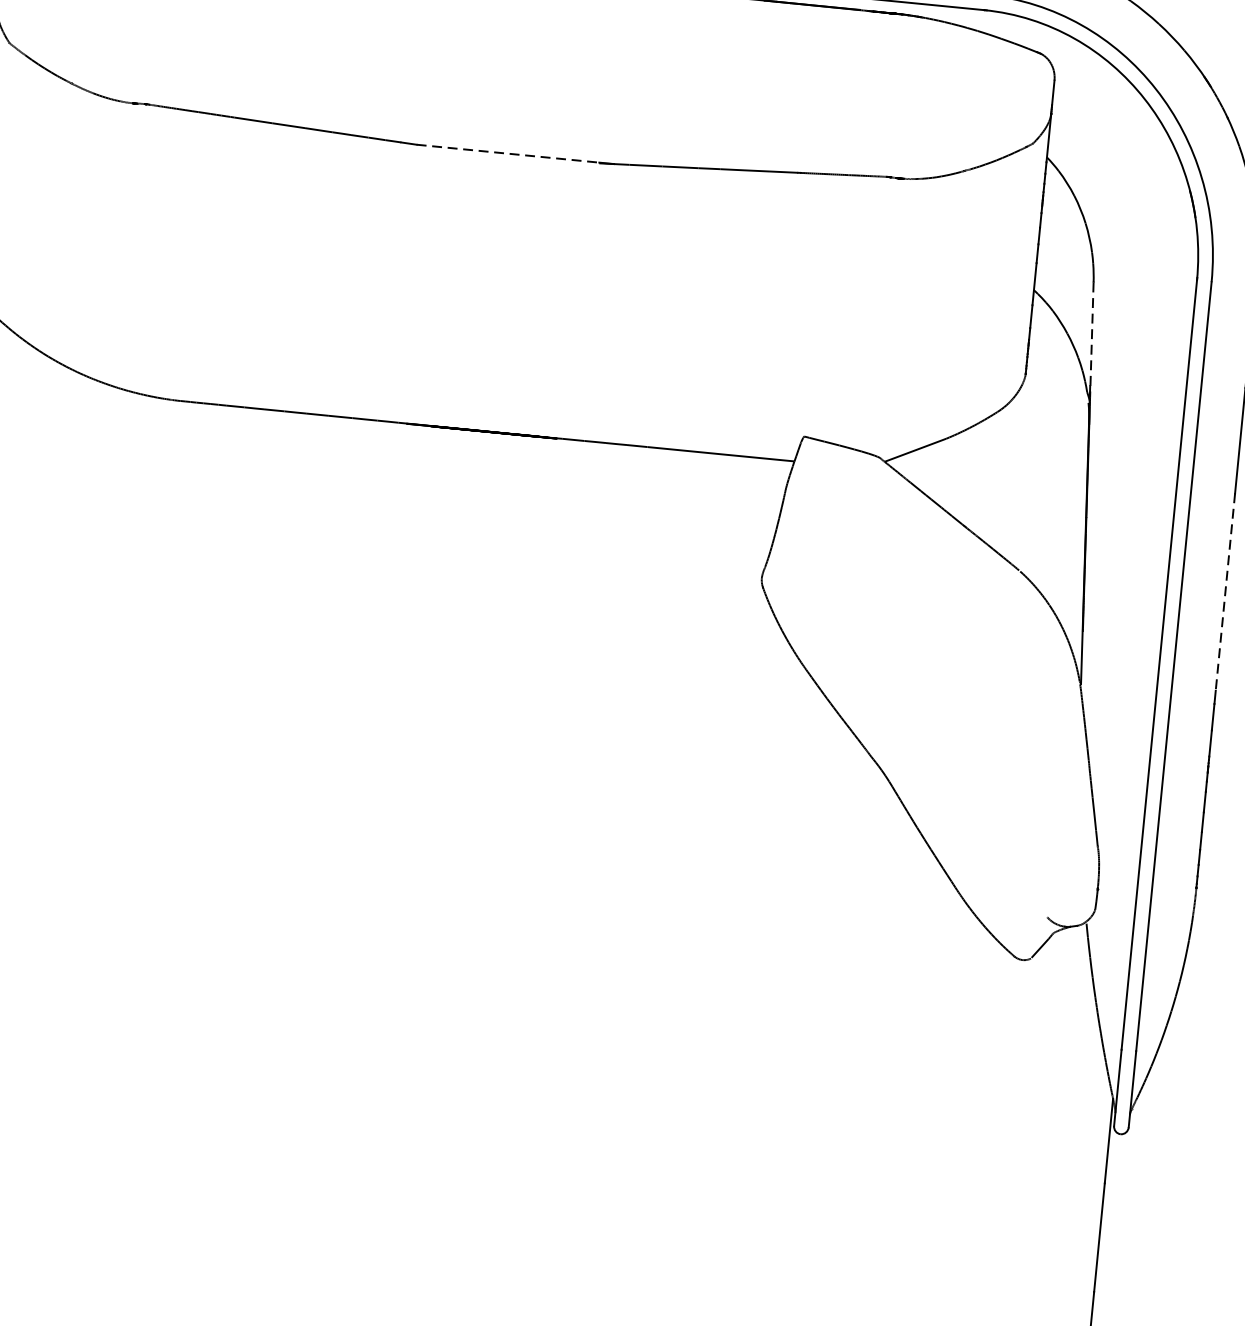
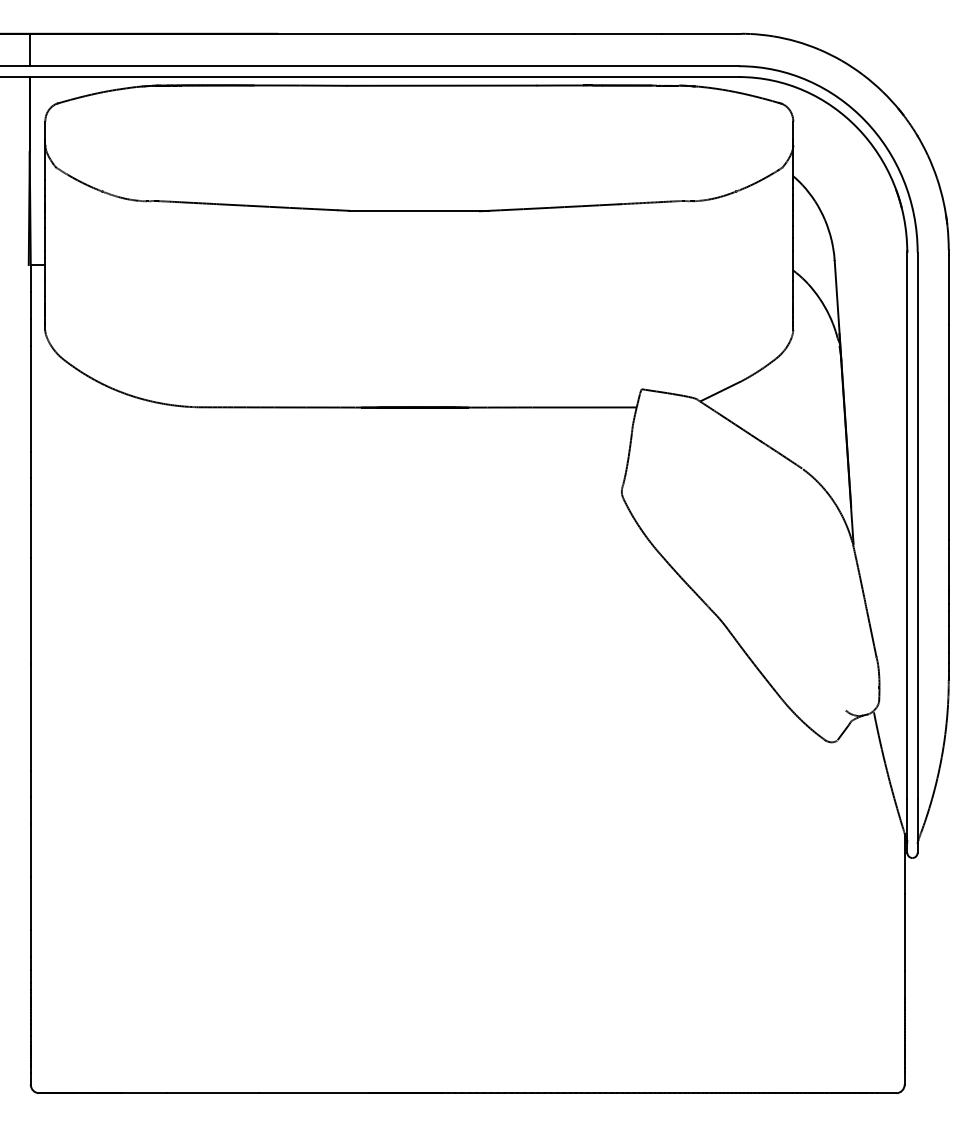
line: (508, 153) -> (414, 210), dashed -> solid
line: (1091, 339) -> (837, 301), dashed -> solid
line: (1224, 593) -> (948, 470), dashed -> solid

